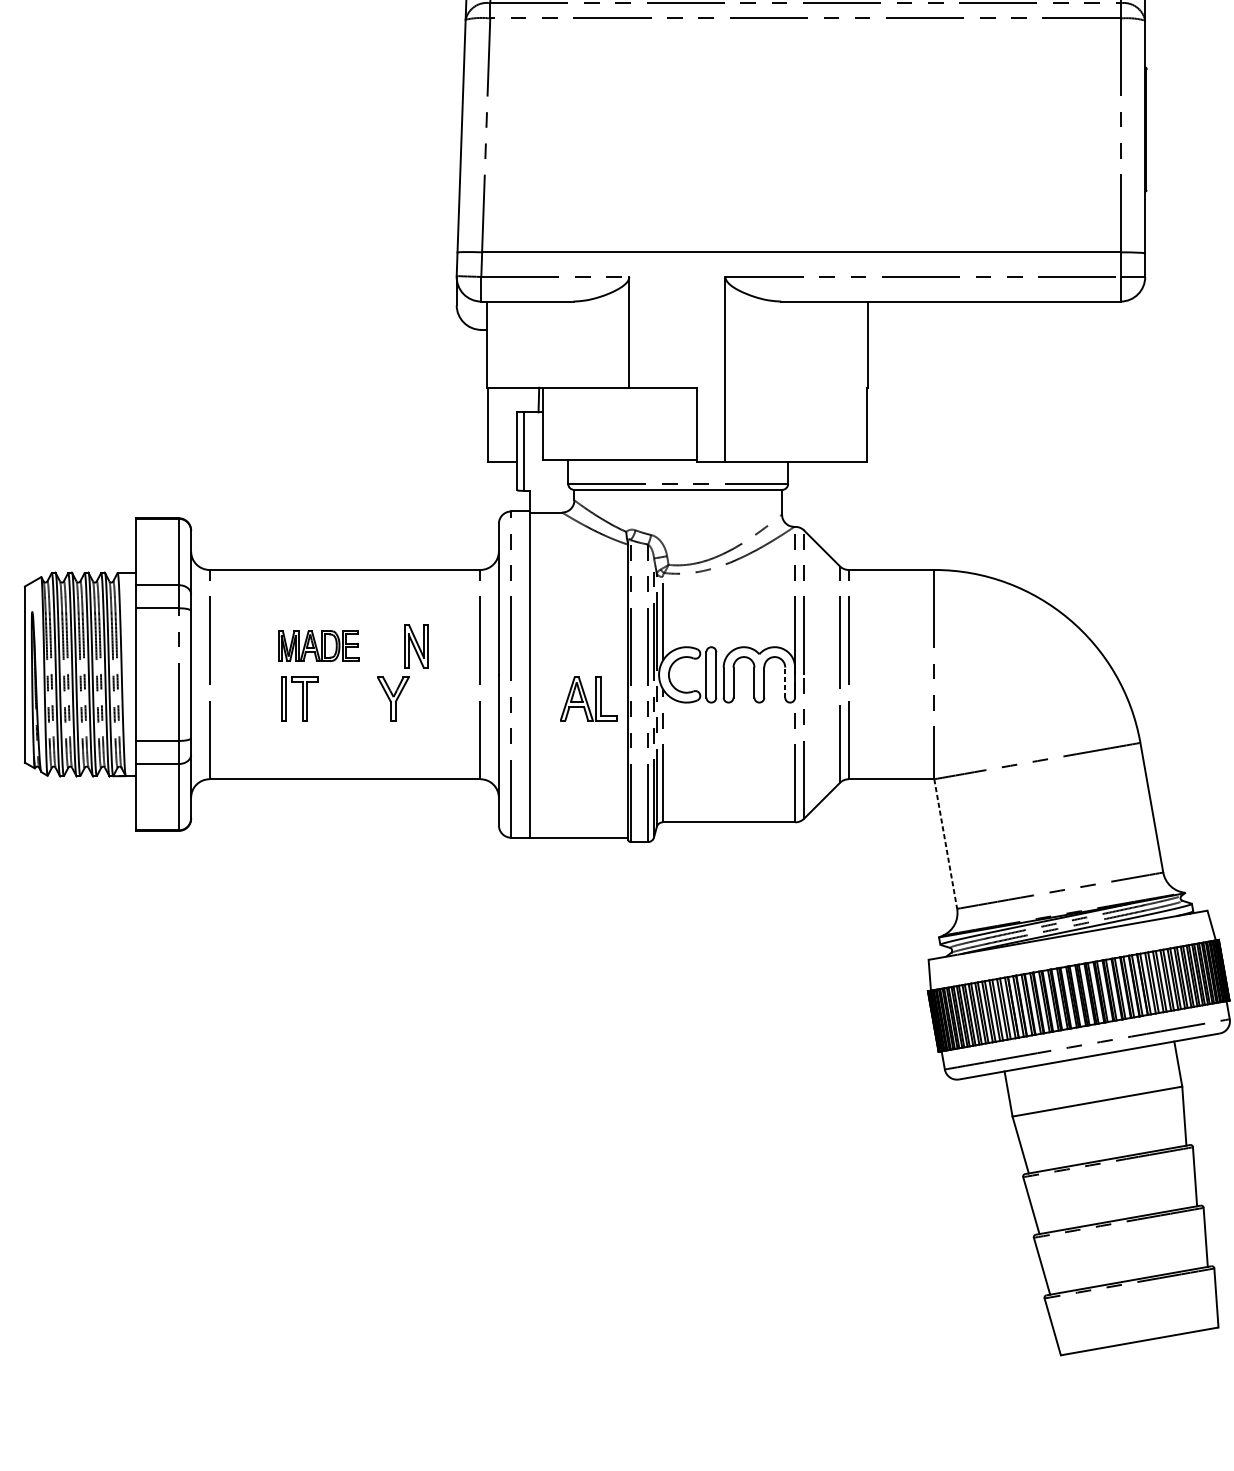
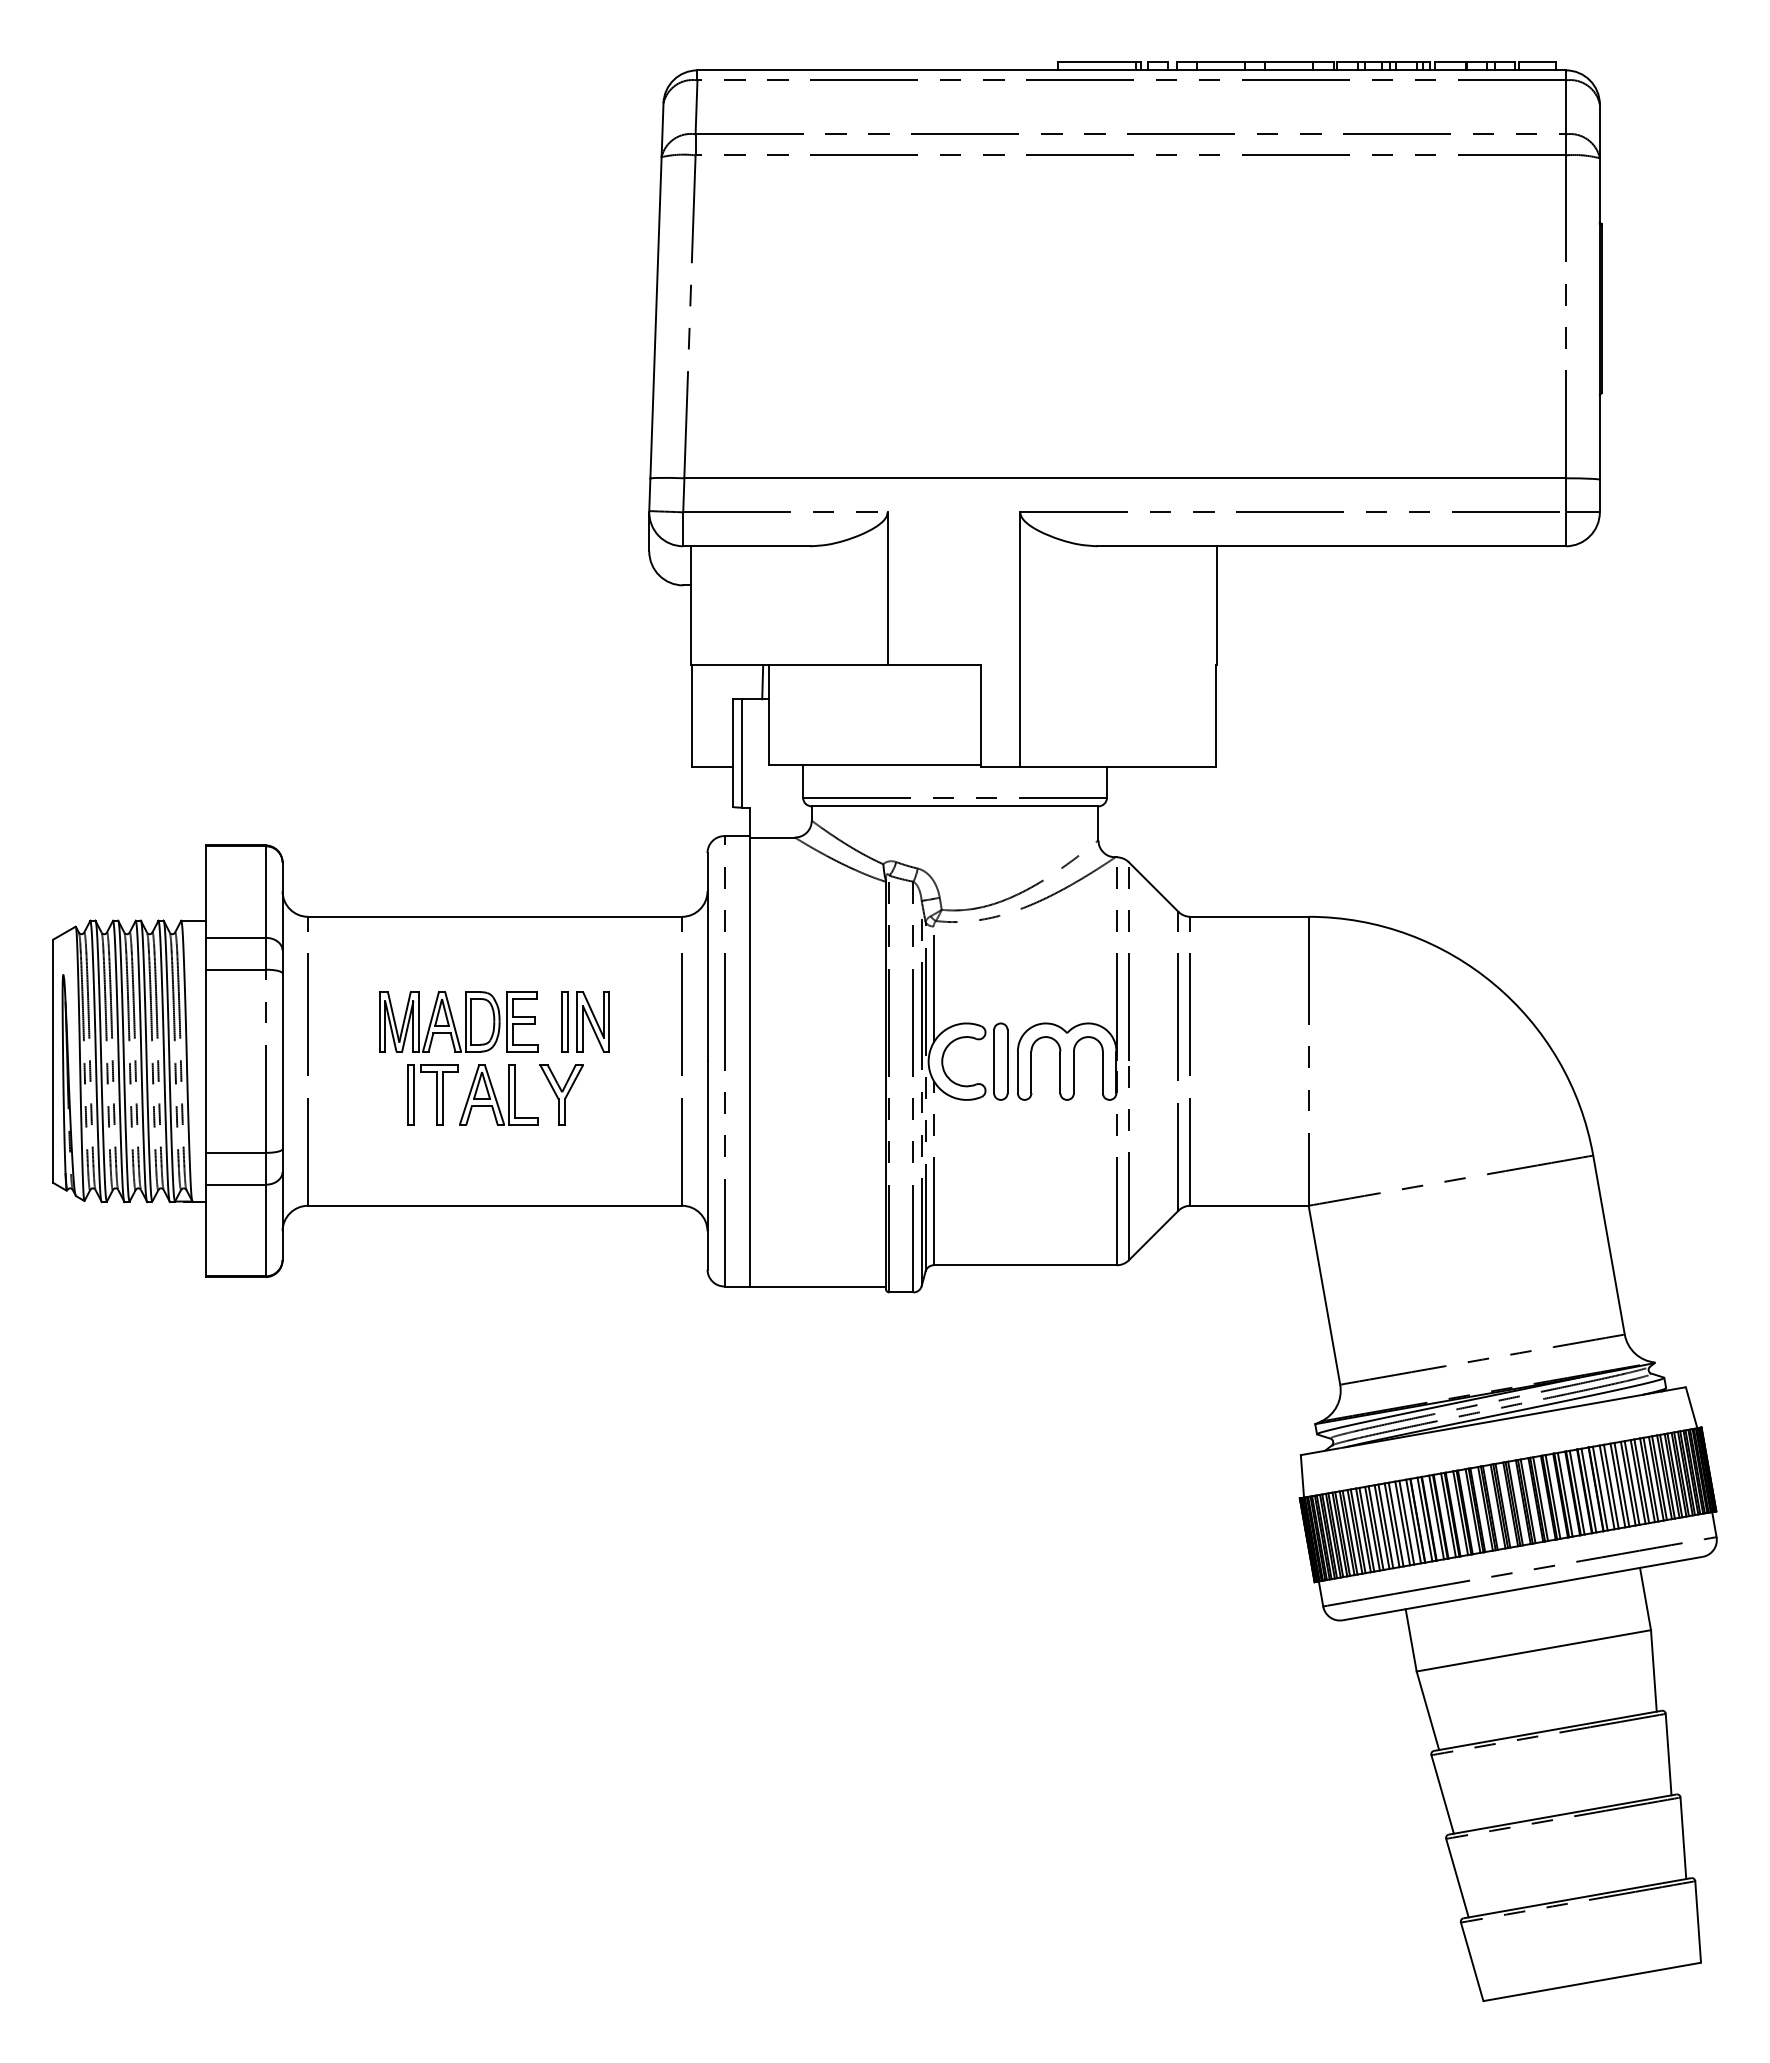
part: (318, 645) -> (458, 1021), size x1.43
part: (395, 645) -> (564, 1021), added
line: (784, 682) -> (1102, 1072), dashed -> solid
part: (588, 698) -> (498, 1094), moved
line: (945, 844) -> (1324, 1295), dashed -> solid

